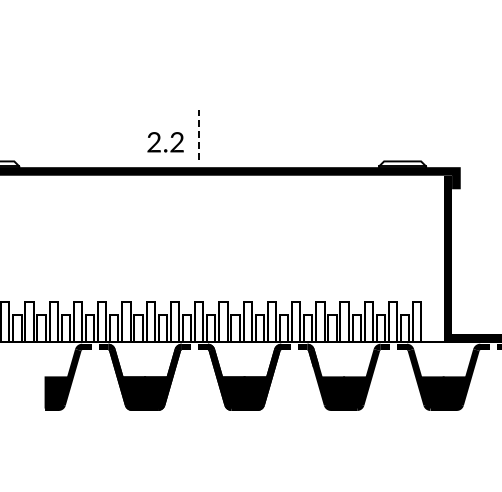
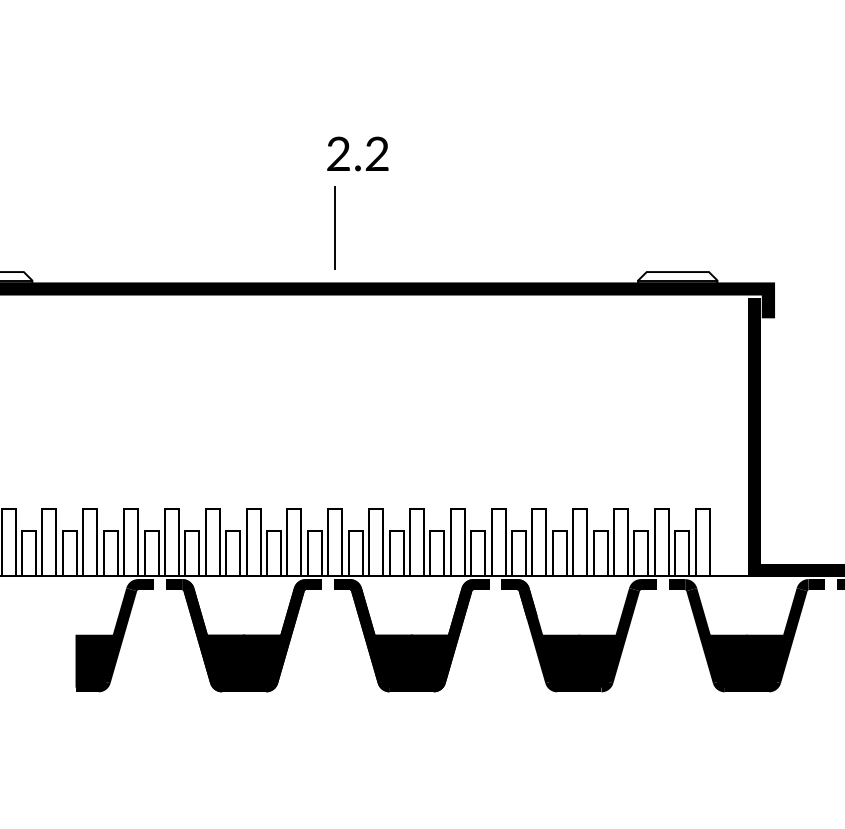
line: (198, 134) -> (334, 226), dashed -> solid
text: (165, 142) -> (357, 154), moved

